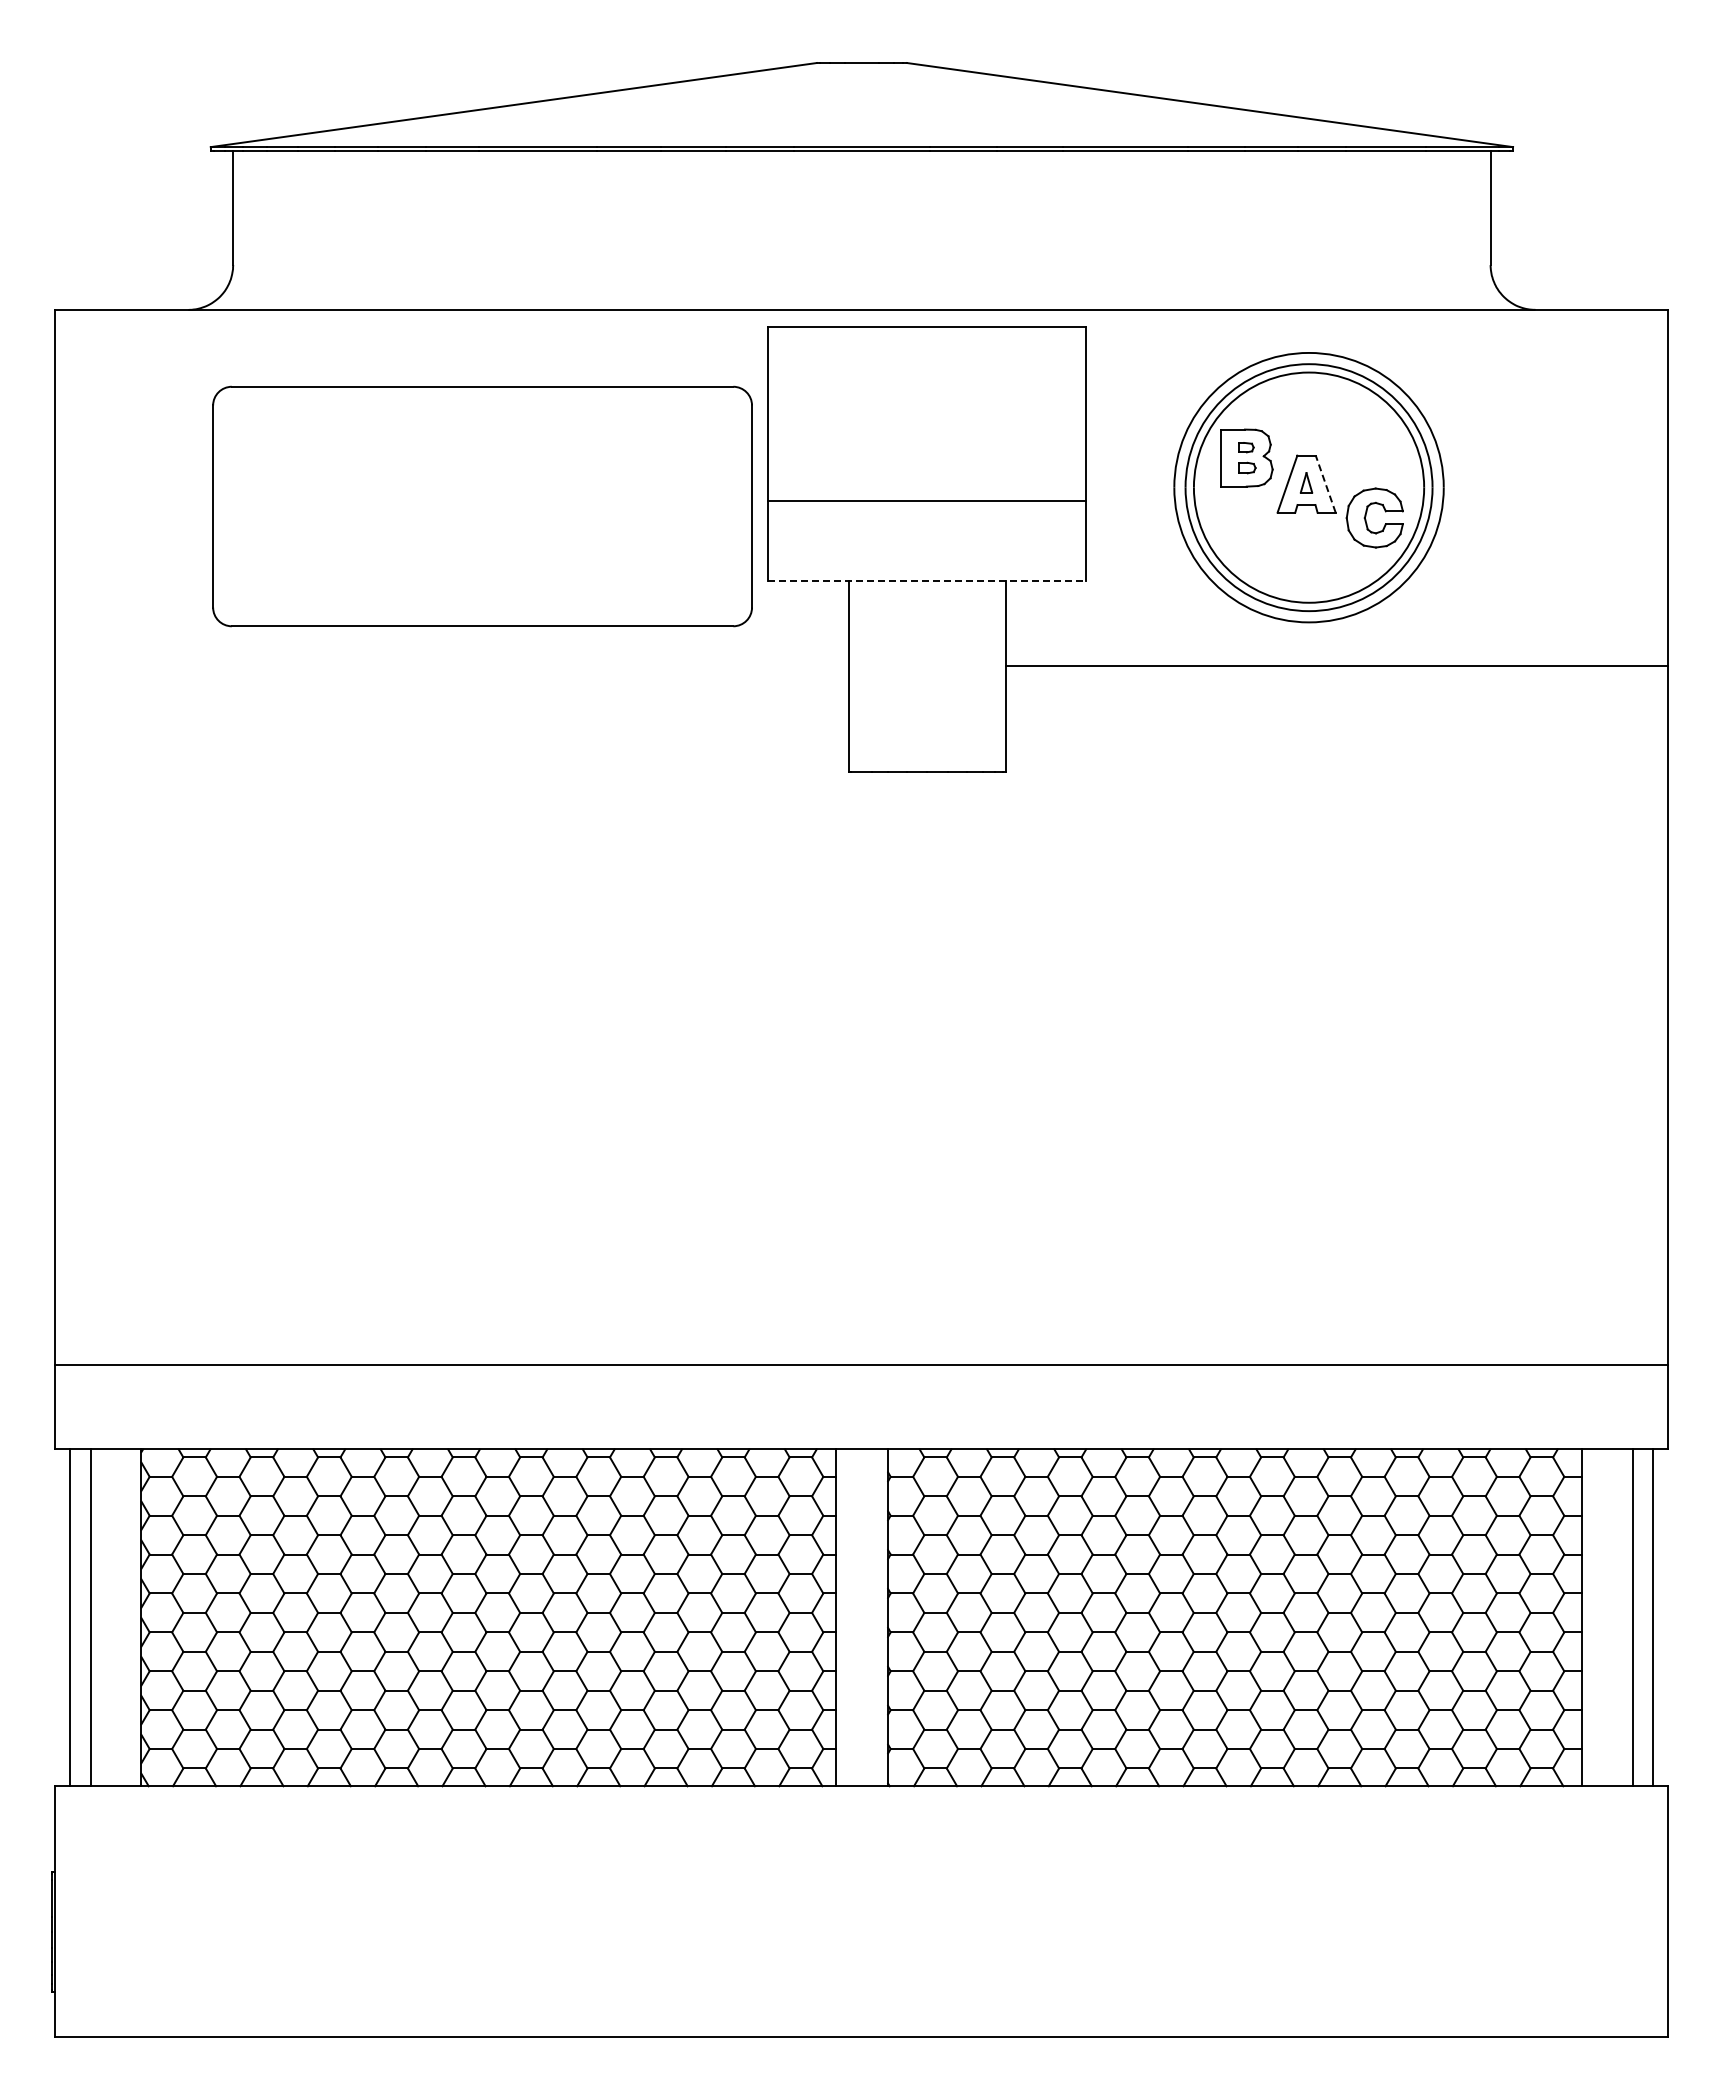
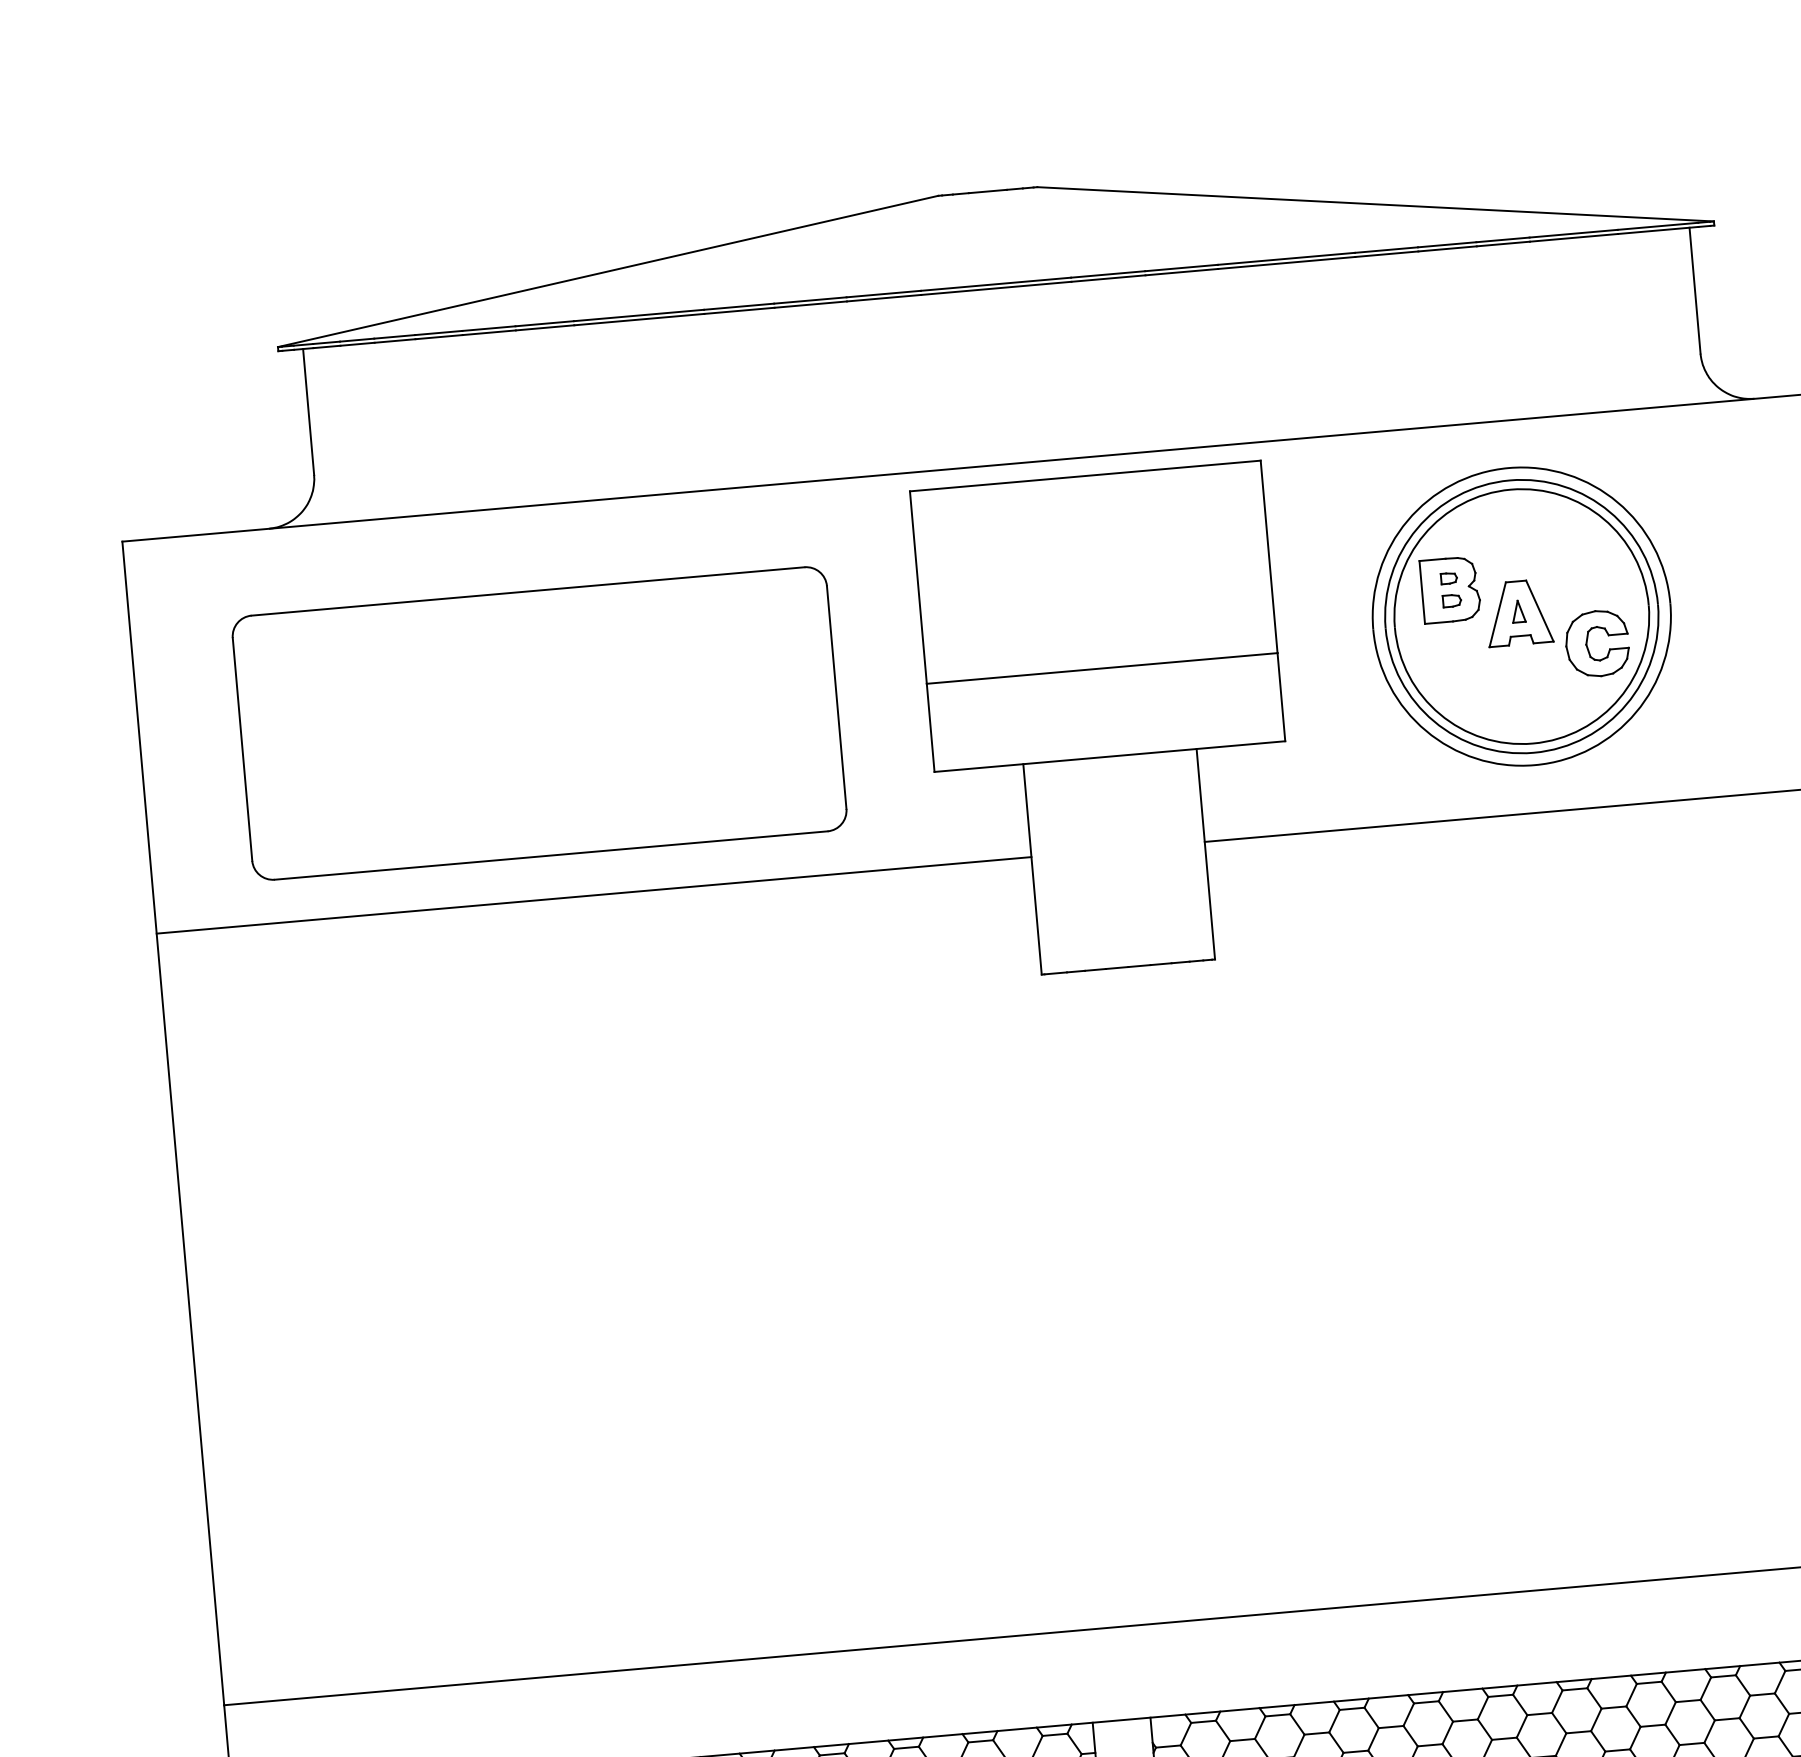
line: (1325, 483) -> (1539, 610), dashed -> solid
part: (482, 506) -> (539, 723), moved
line: (927, 581) -> (1110, 756), dashed -> solid
line: (451, 665) -> (593, 895), added

